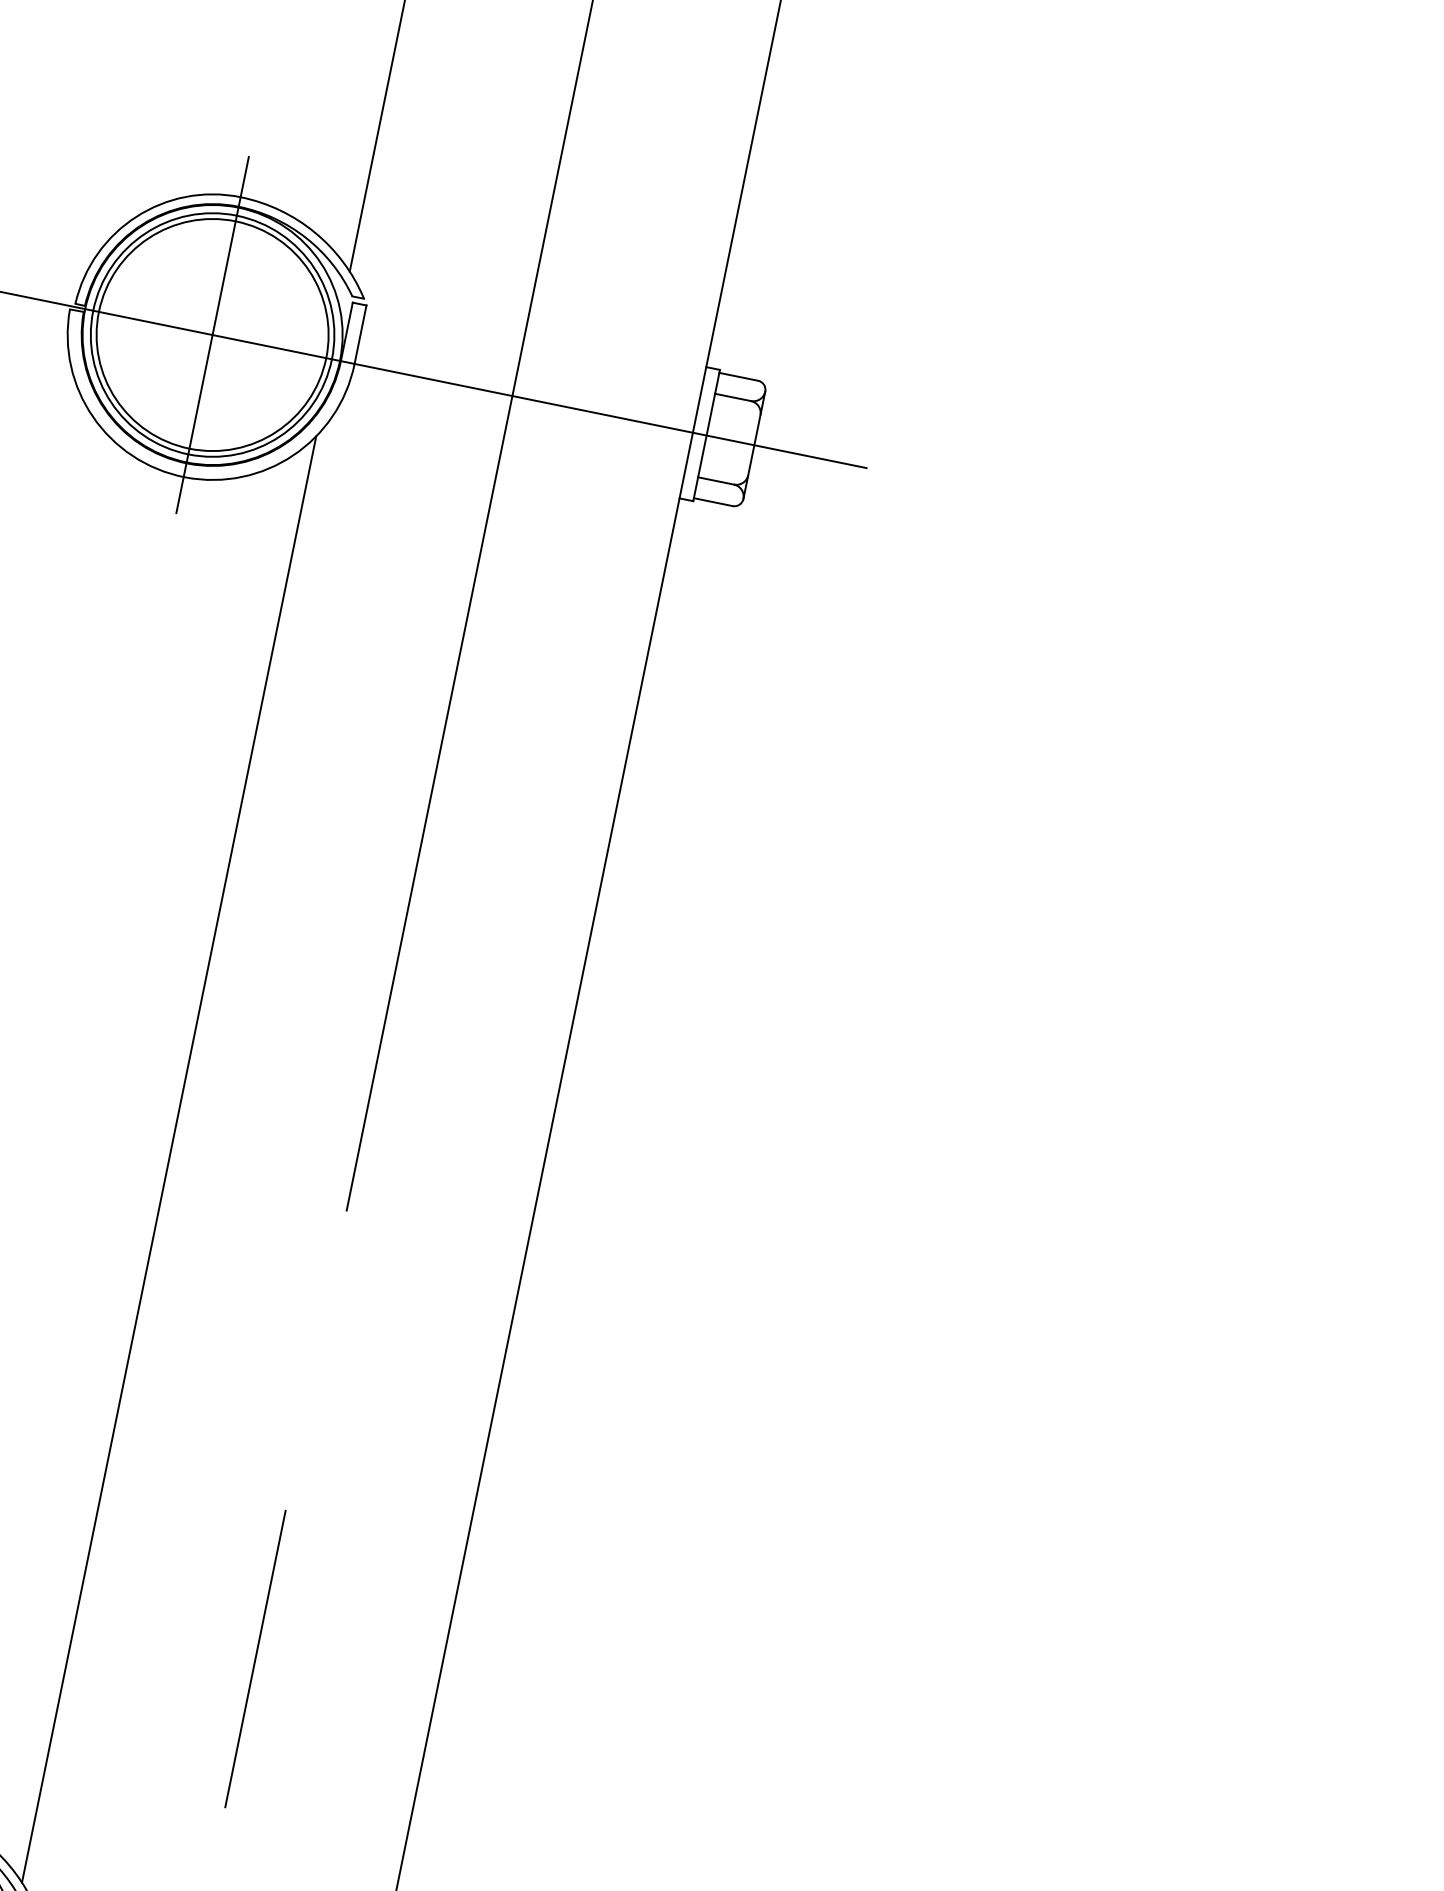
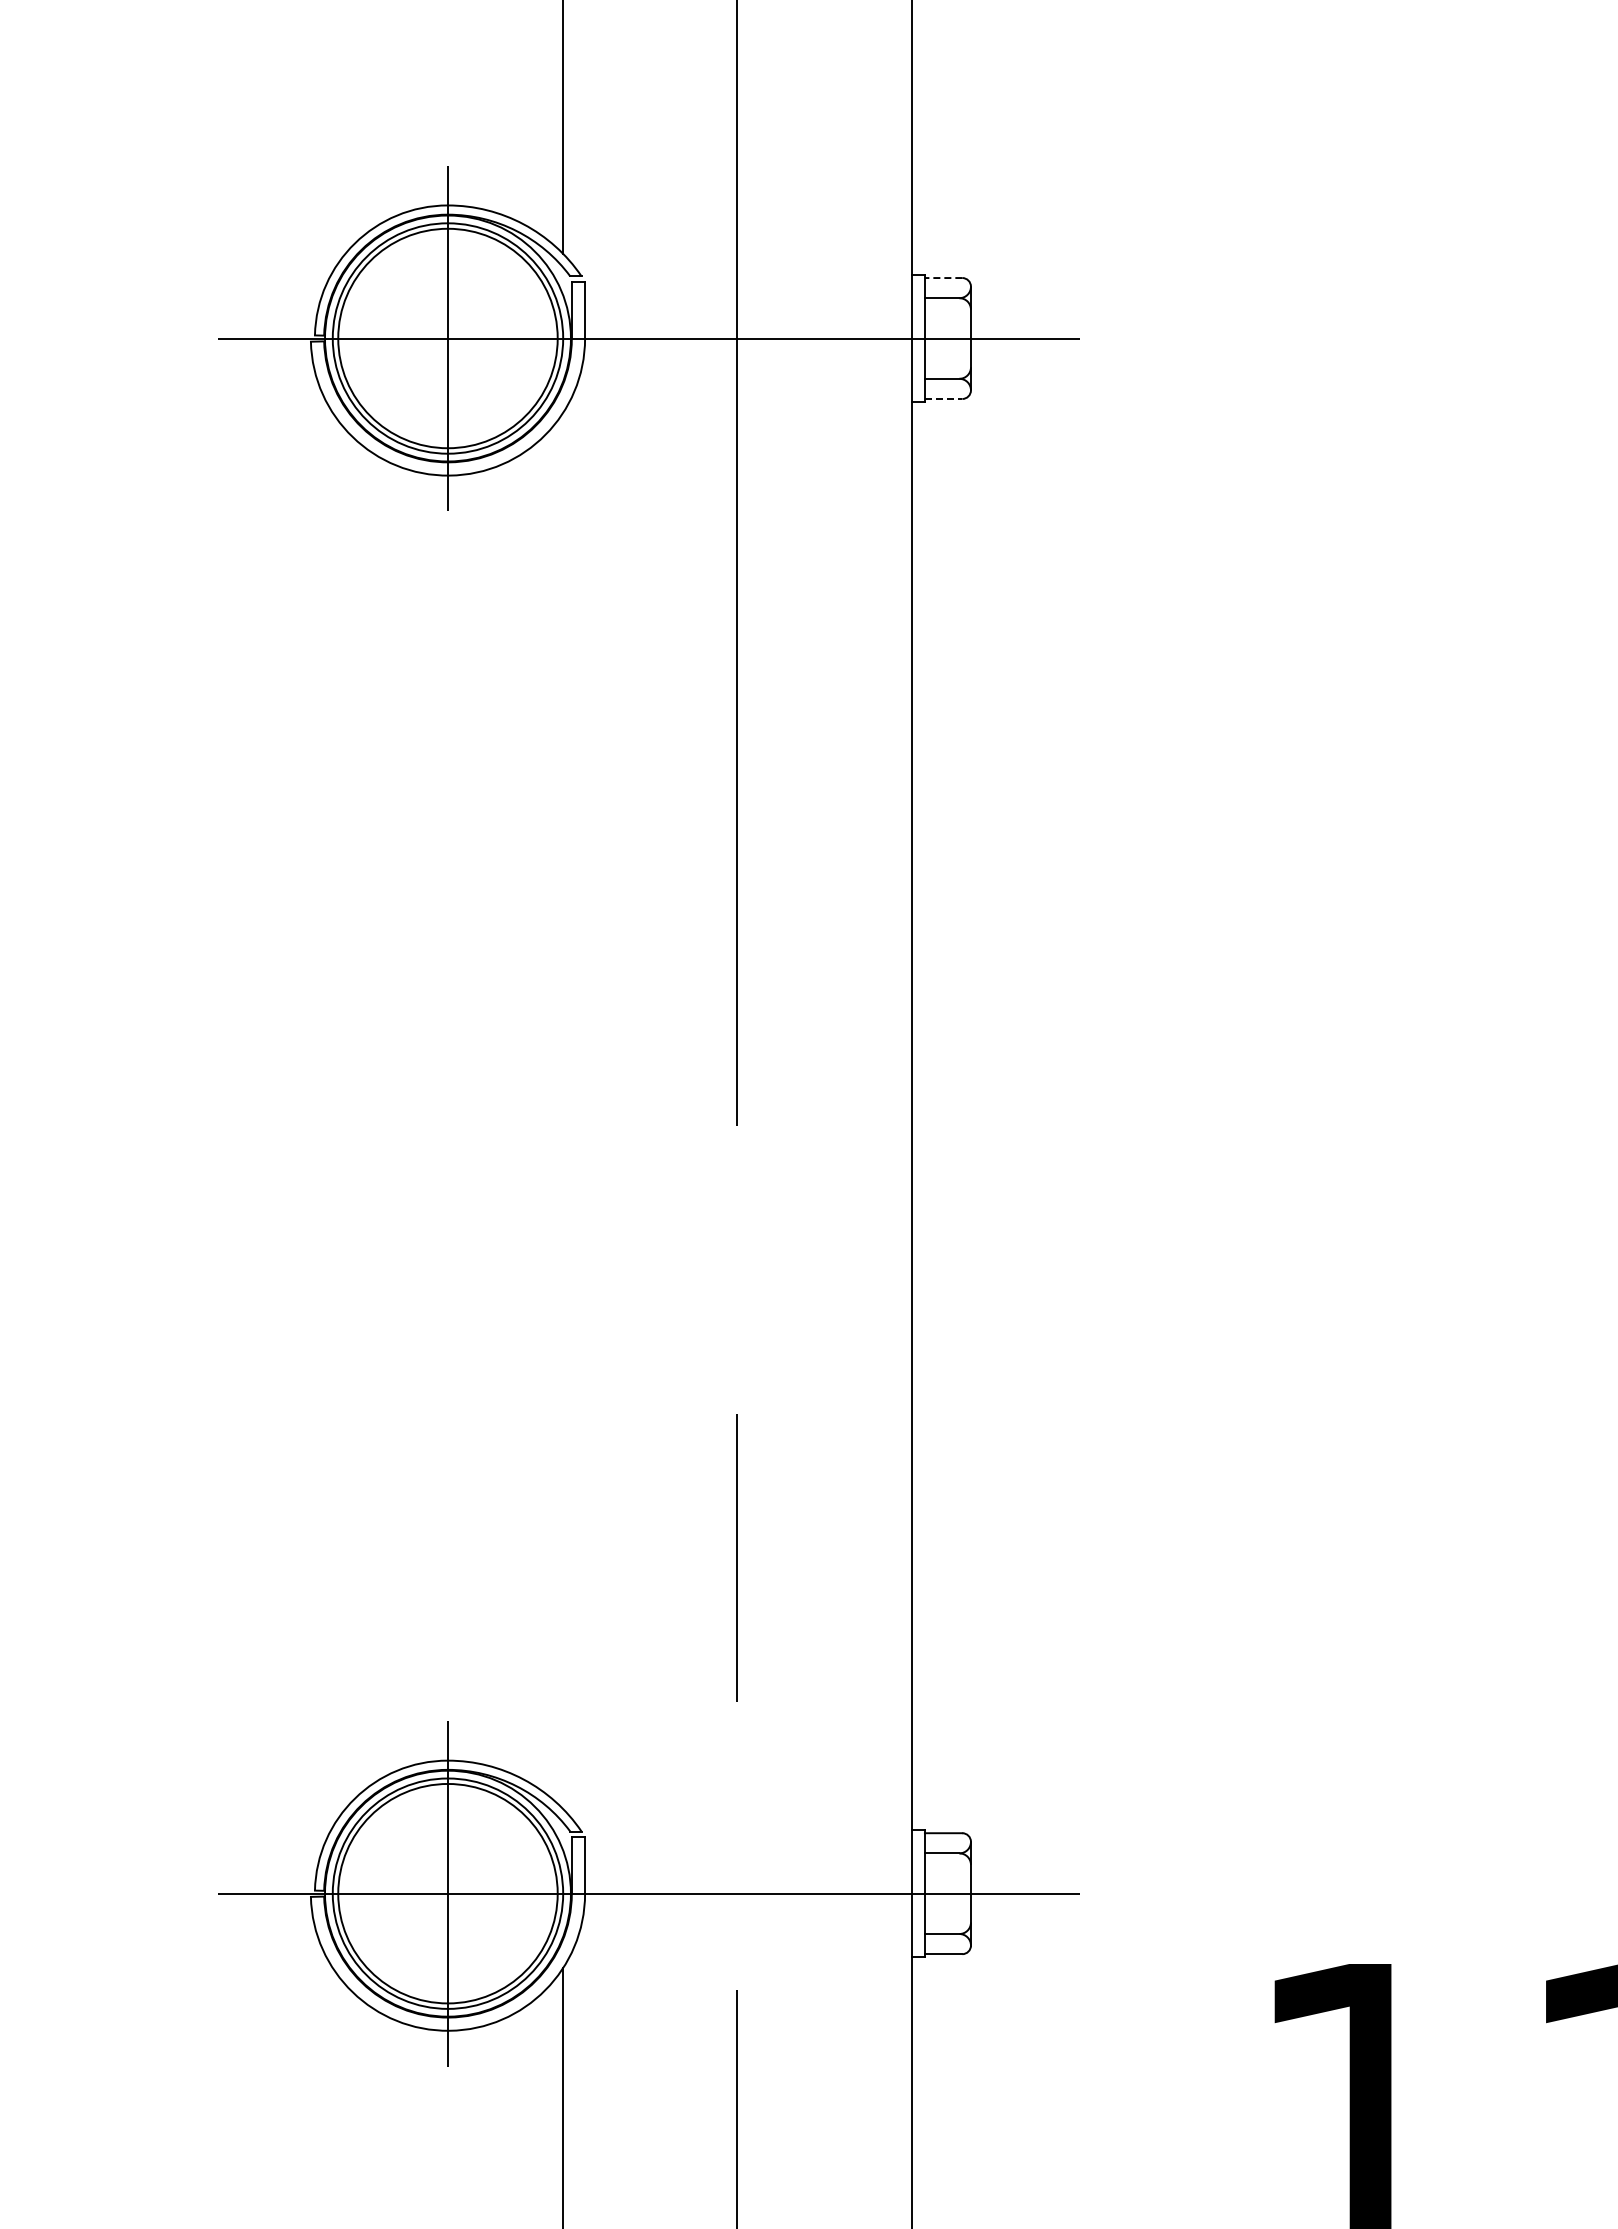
line: (738, 377) -> (943, 278), solid -> dashed
line: (713, 502) -> (943, 399), solid -> dashed
line: (169, 1159) -> (563, 1110), removed

